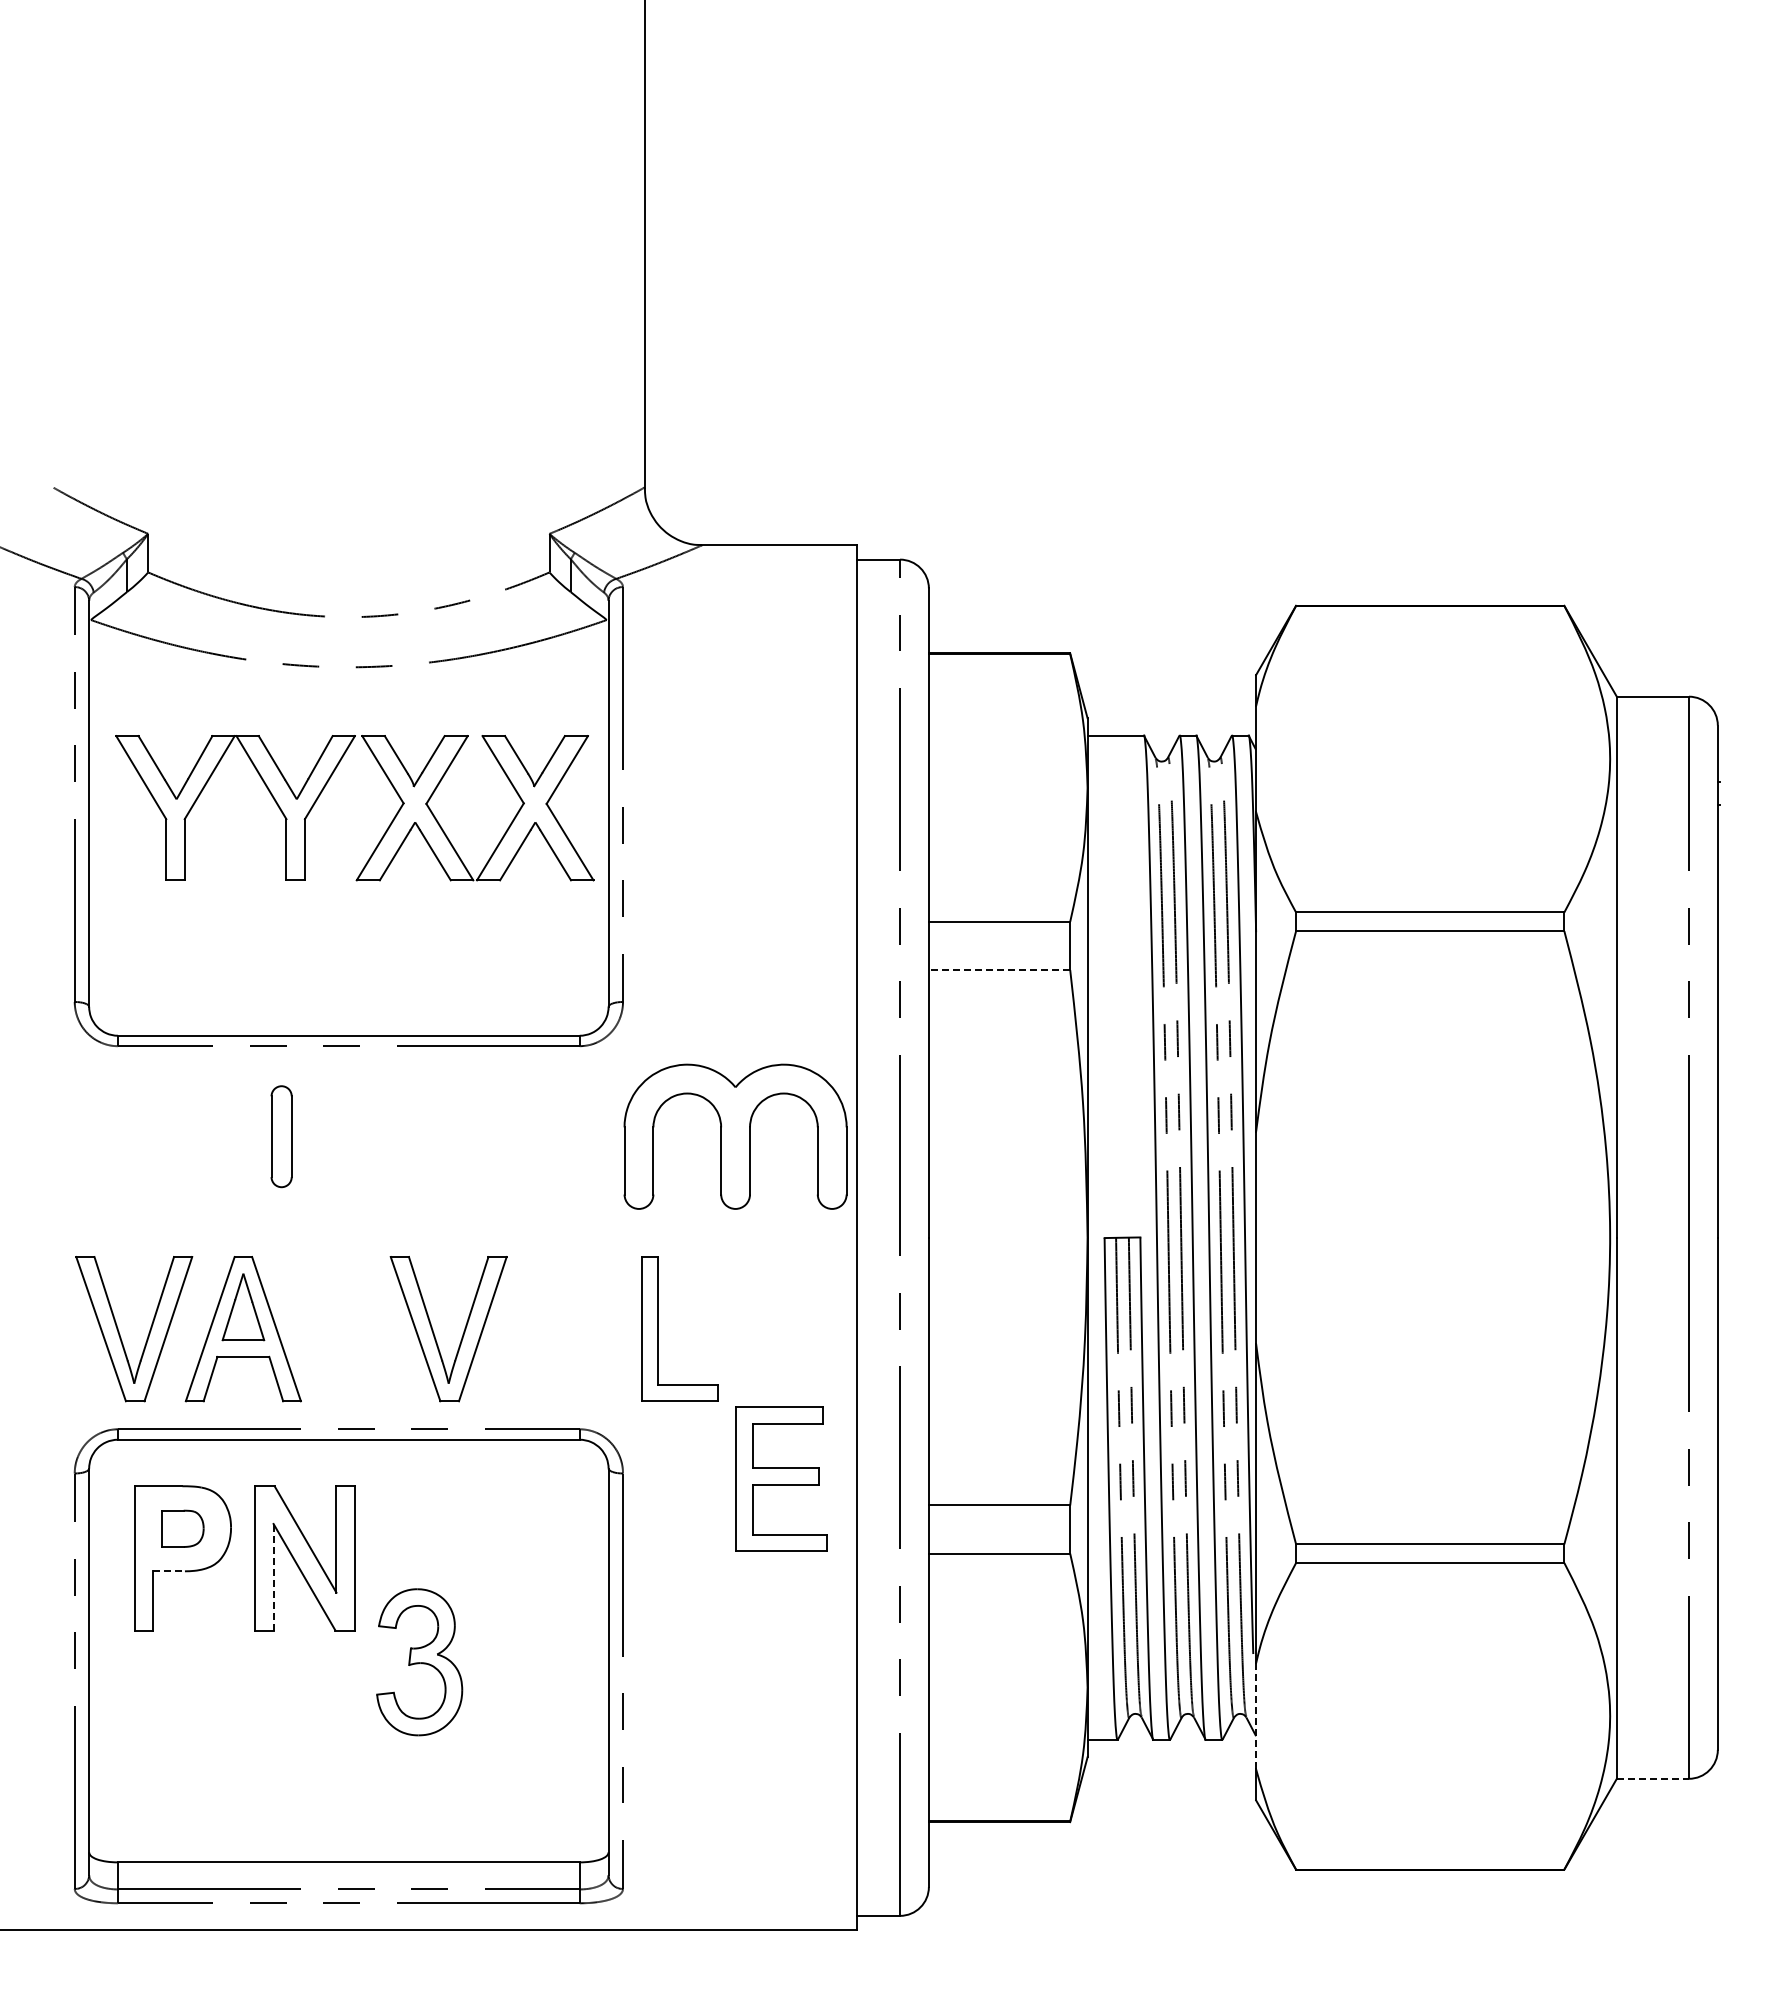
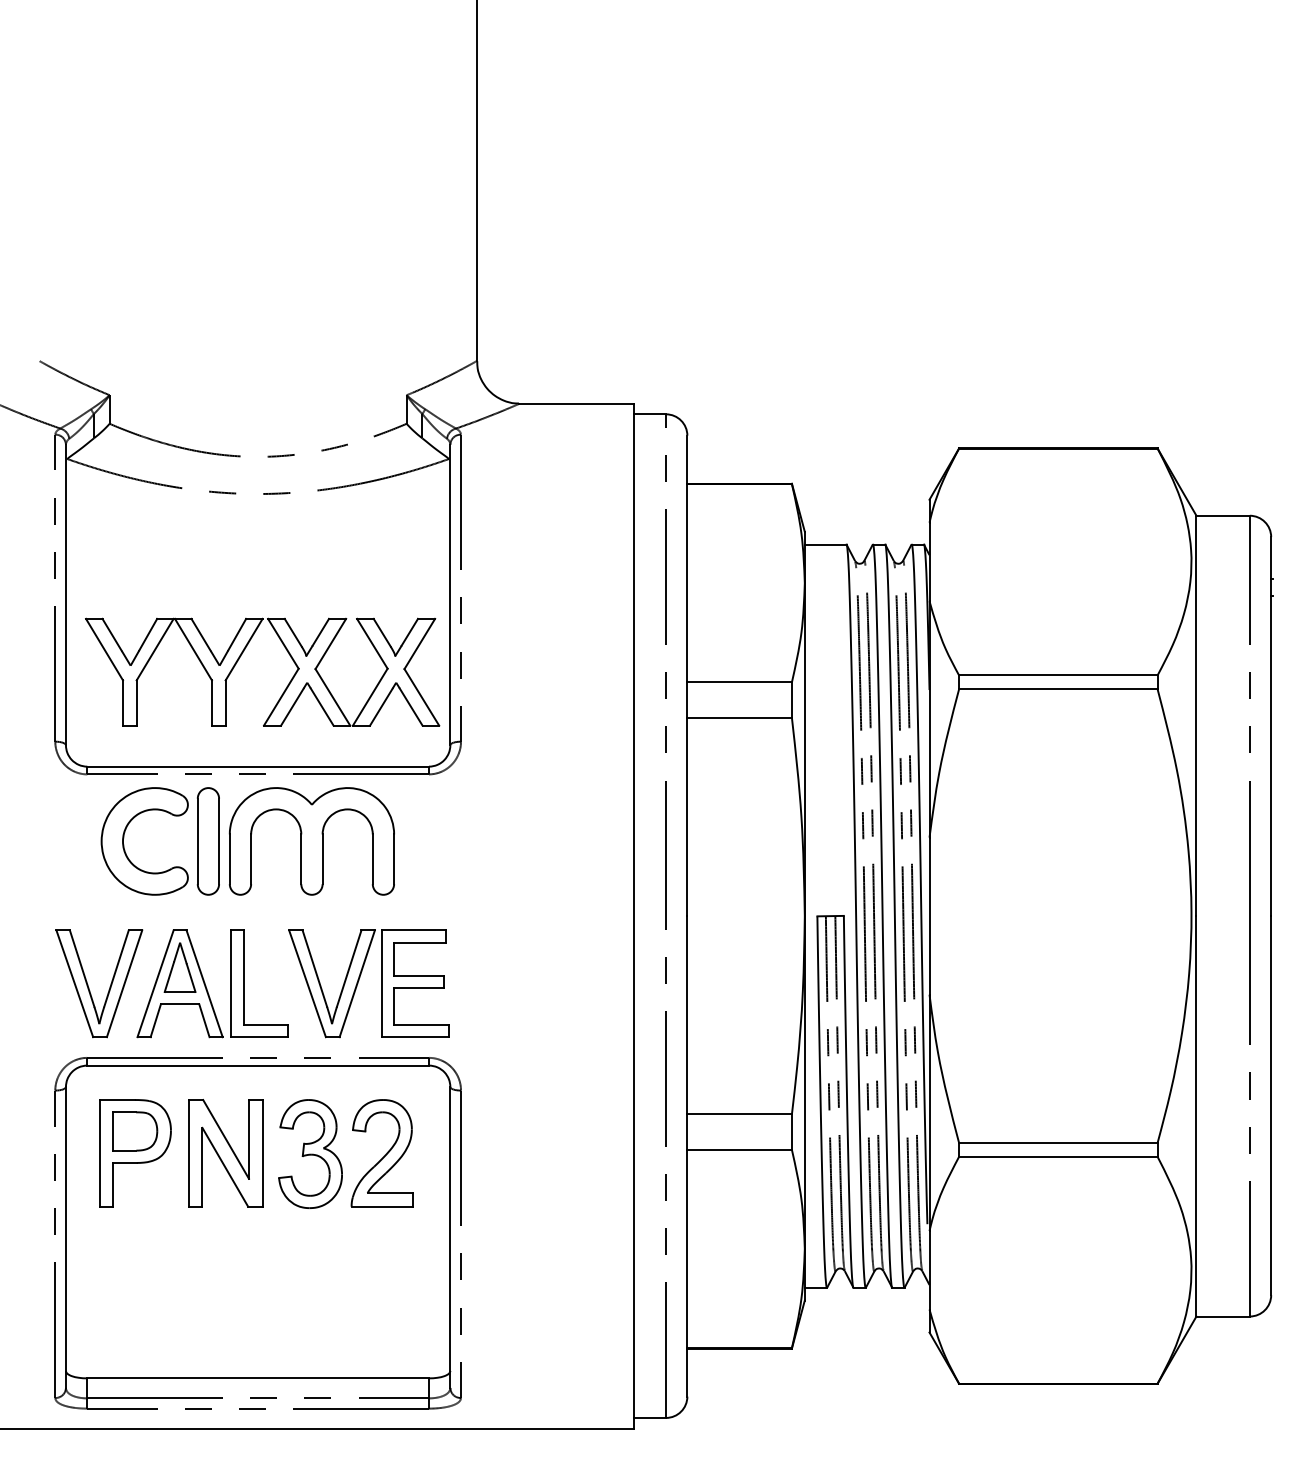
part: (322, 792) -> (238, 660), moved
line: (999, 970) -> (739, 718), dashed -> solid
part: (167, 1136) -> (123, 841), added
part: (281, 1136) -> (208, 841), size x1.43
part: (735, 1136) -> (311, 841), moved
part: (658, 1328) -> (243, 983), moved
part: (781, 1478) -> (415, 983), moved
part: (182, 1528) -> (135, 1131), size x1.43
part: (516, 1558) -> (382, 1153), added
line: (169, 1571) -> (125, 1163), dashed -> solid
line: (273, 1576) -> (202, 1166), dashed -> solid
part: (419, 1662) -> (310, 1154), moved
line: (1256, 1715) -> (929, 1269), dashed -> solid
line: (1653, 1778) -> (1223, 1316), dashed -> solid

